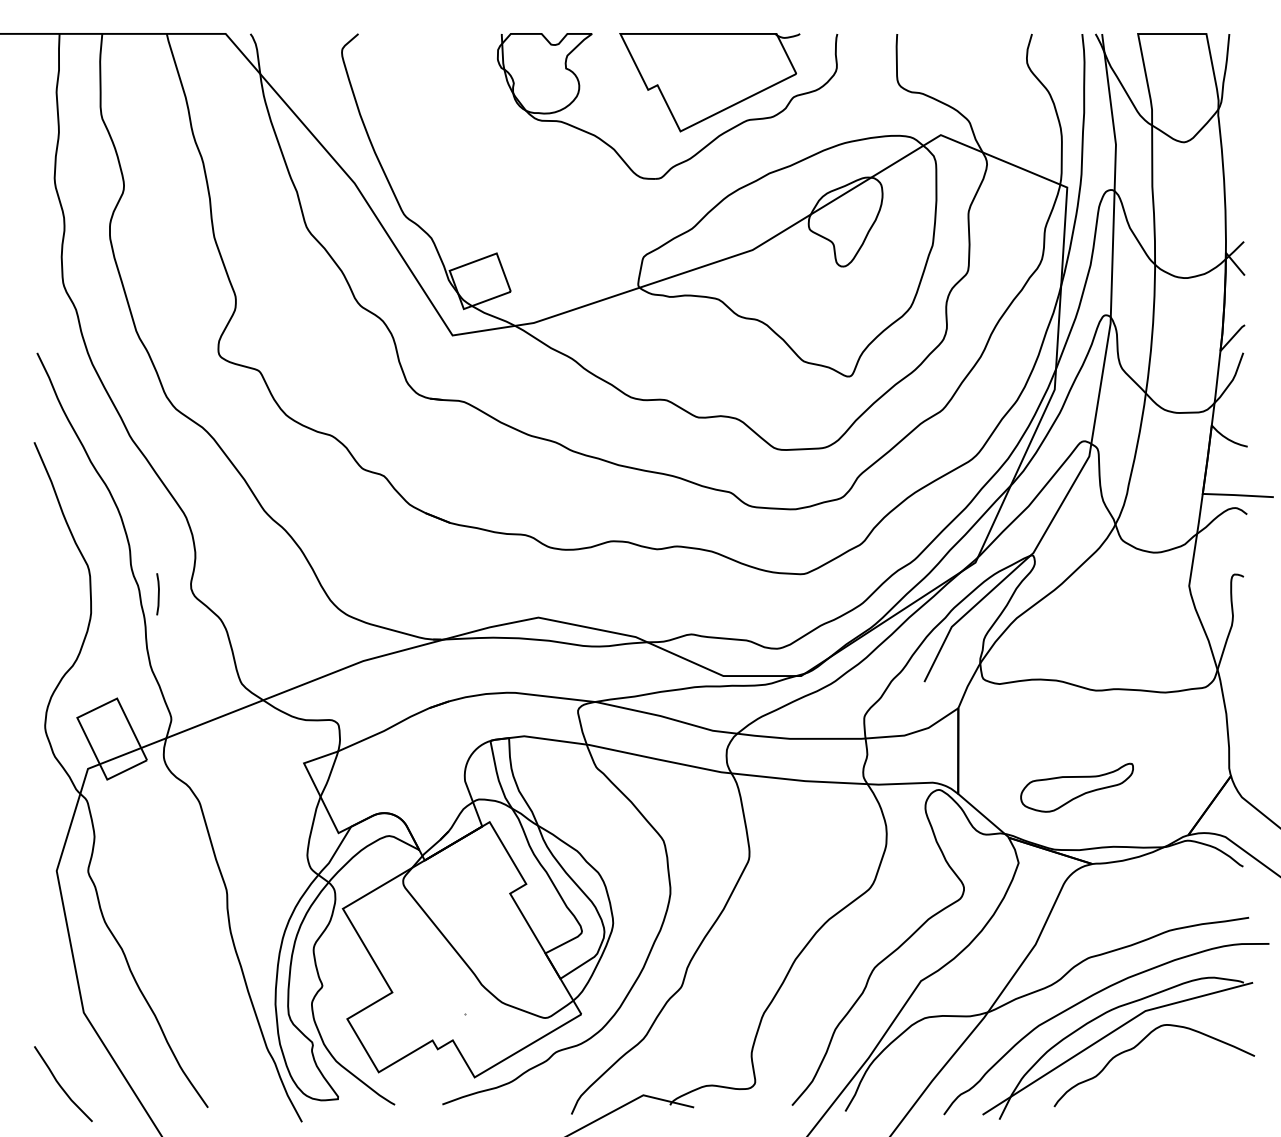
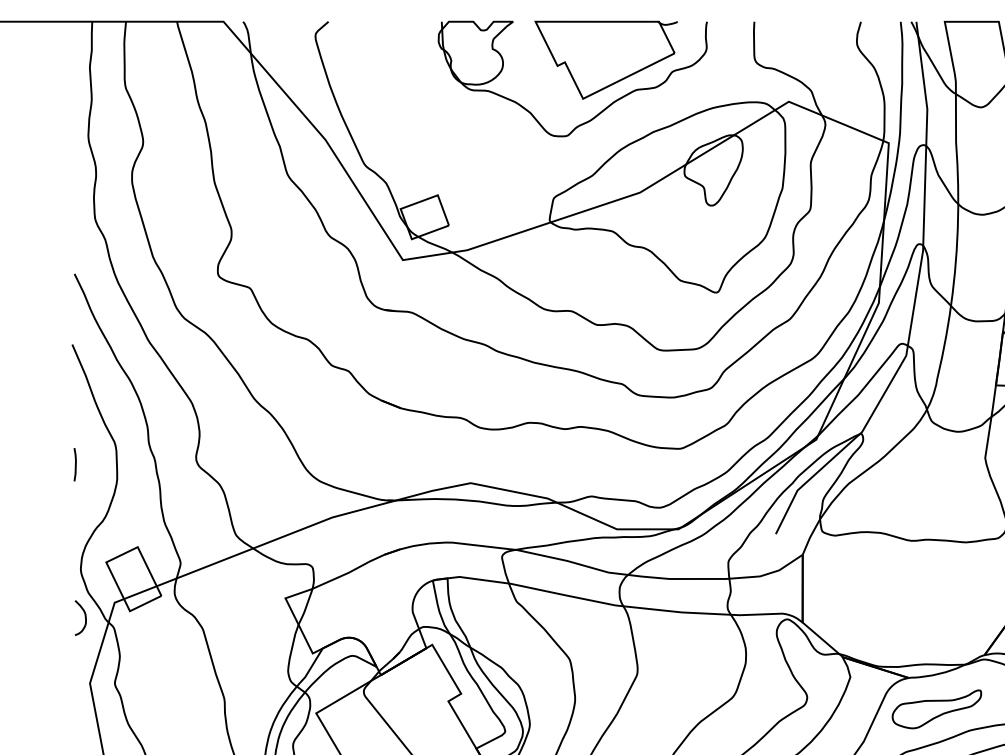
line: (157, 594) -> (74, 464), moved
curve: (50, 787) -> (85, 617), added
part: (1076, 787) -> (936, 709), moved

